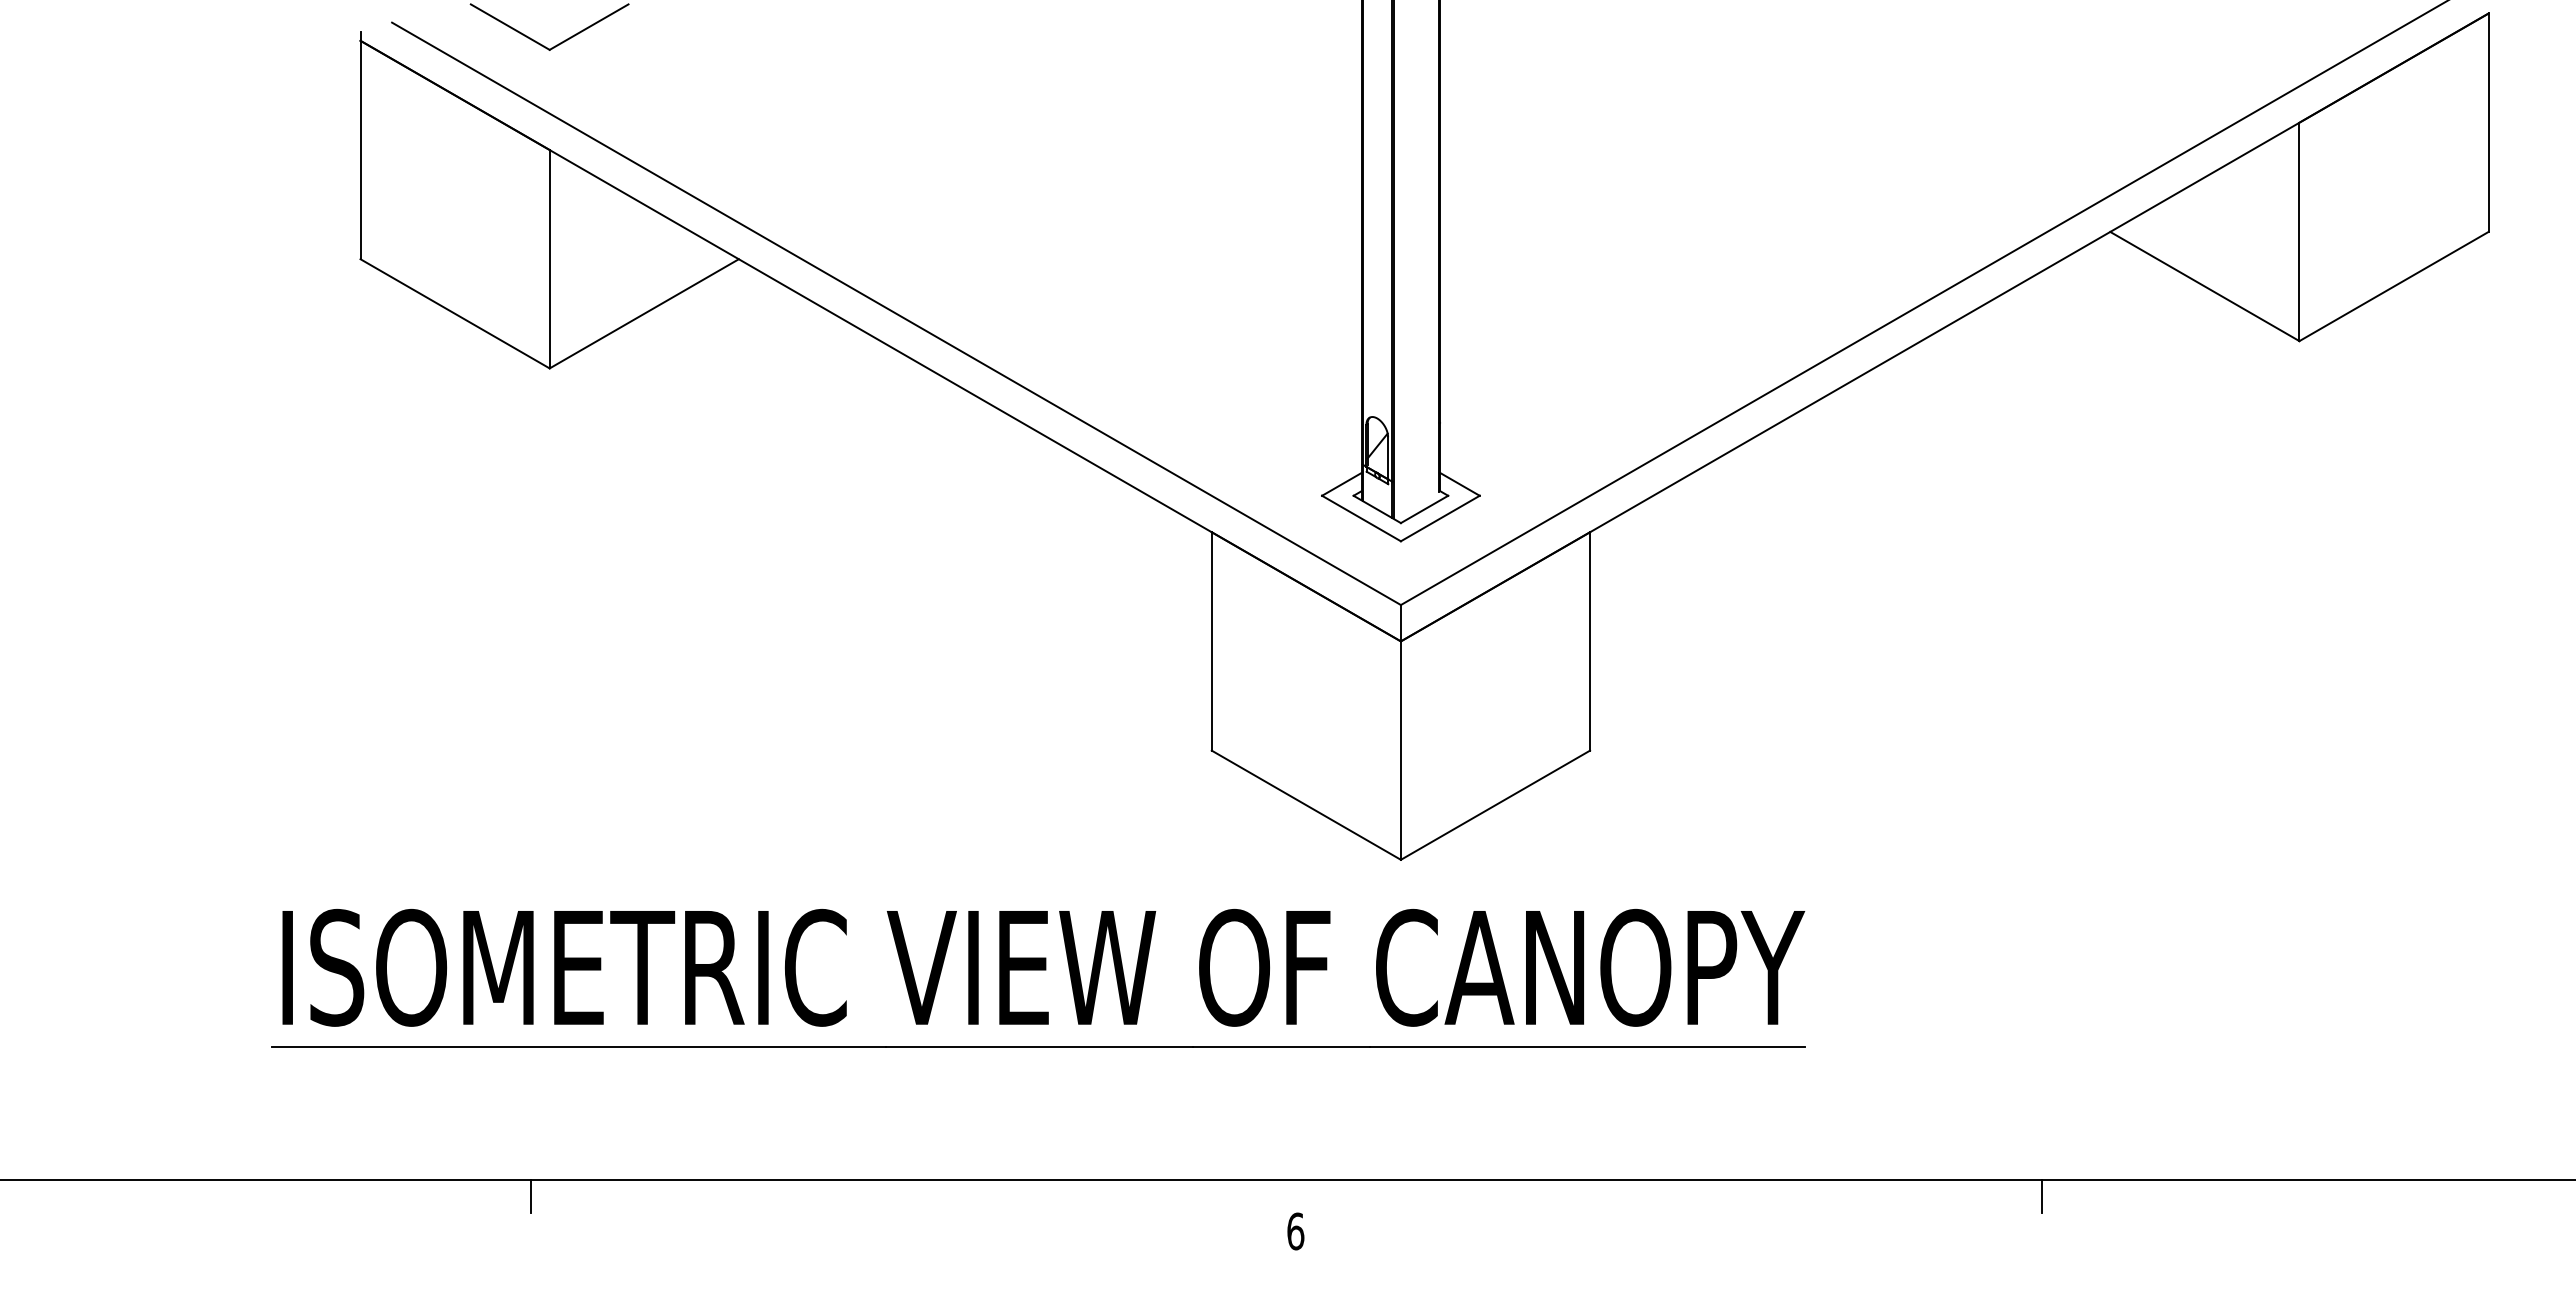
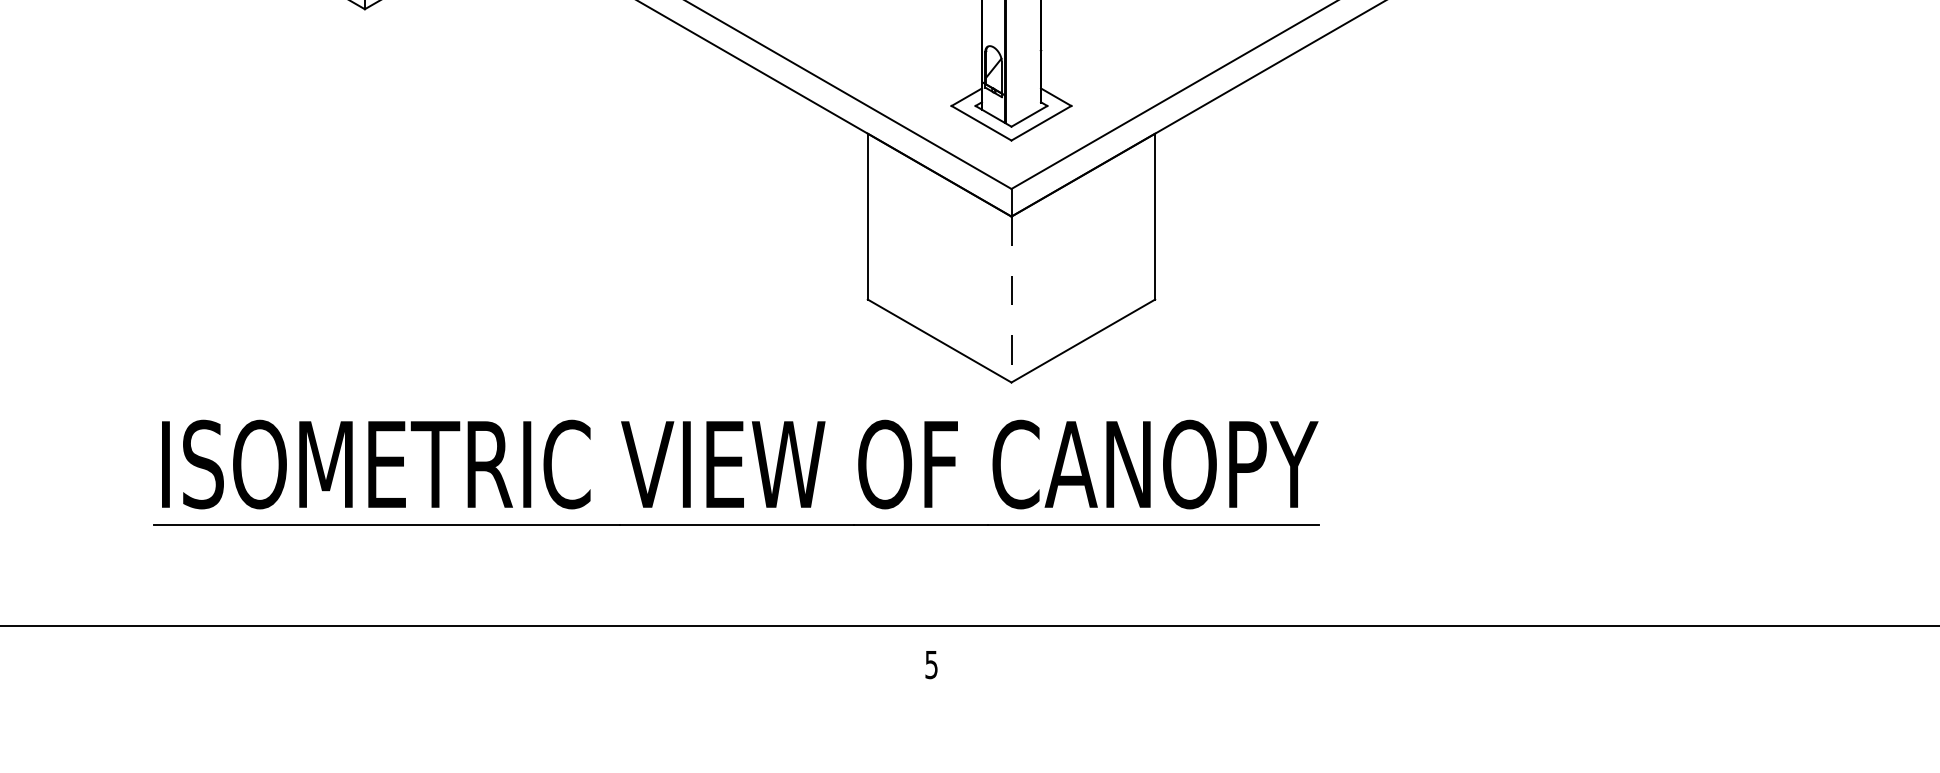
line: (1400, 751) -> (1011, 300), solid -> dashed
line: (530, 1195) -> (350, 637), removed
line: (2042, 1195) -> (1498, 637), removed
text: (1295, 1231) -> (931, 664), 6 -> 5

